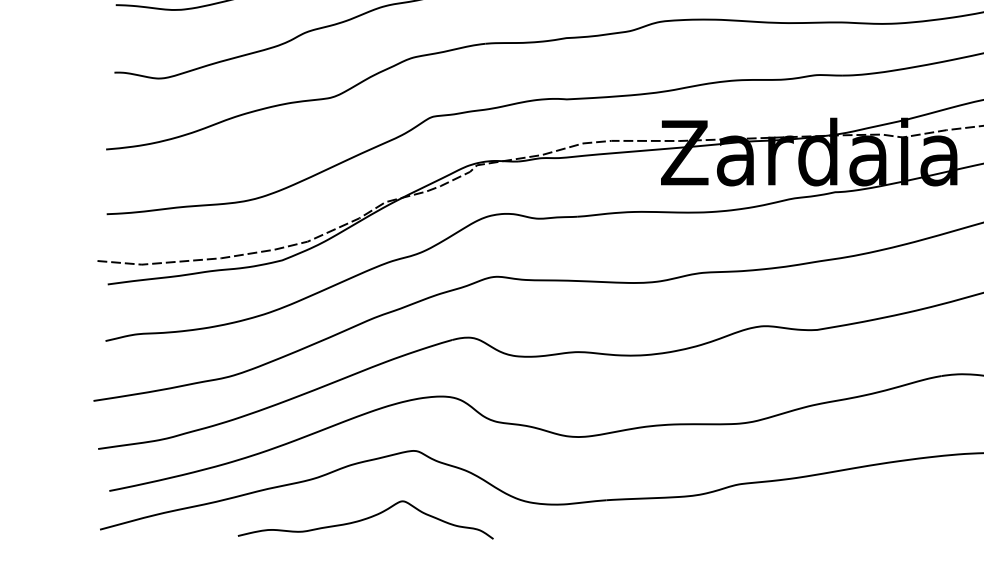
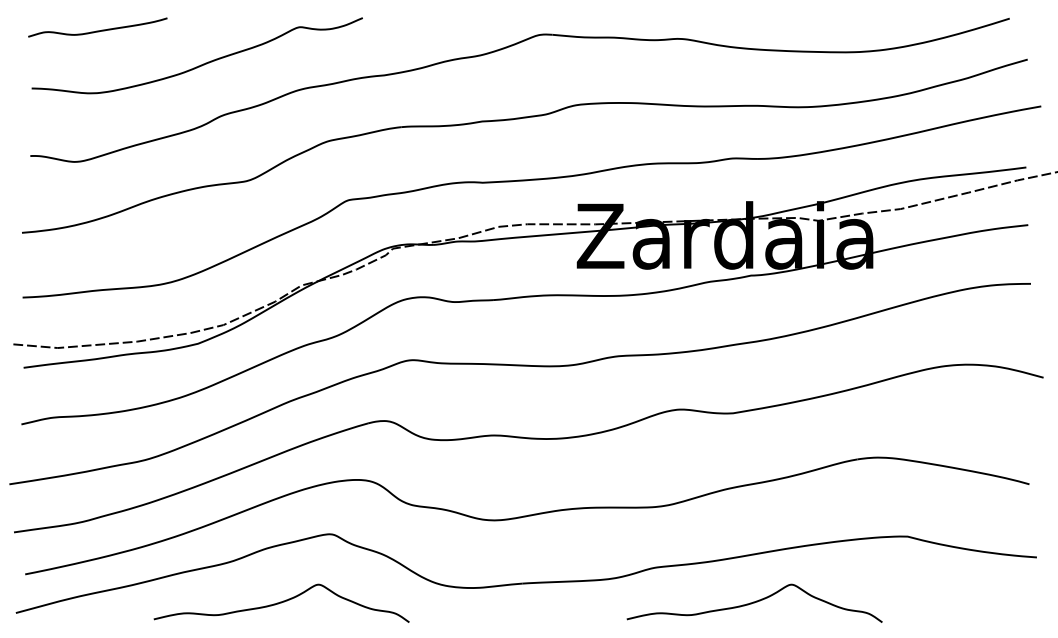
curve: (838, 519) -> (754, 602), added

